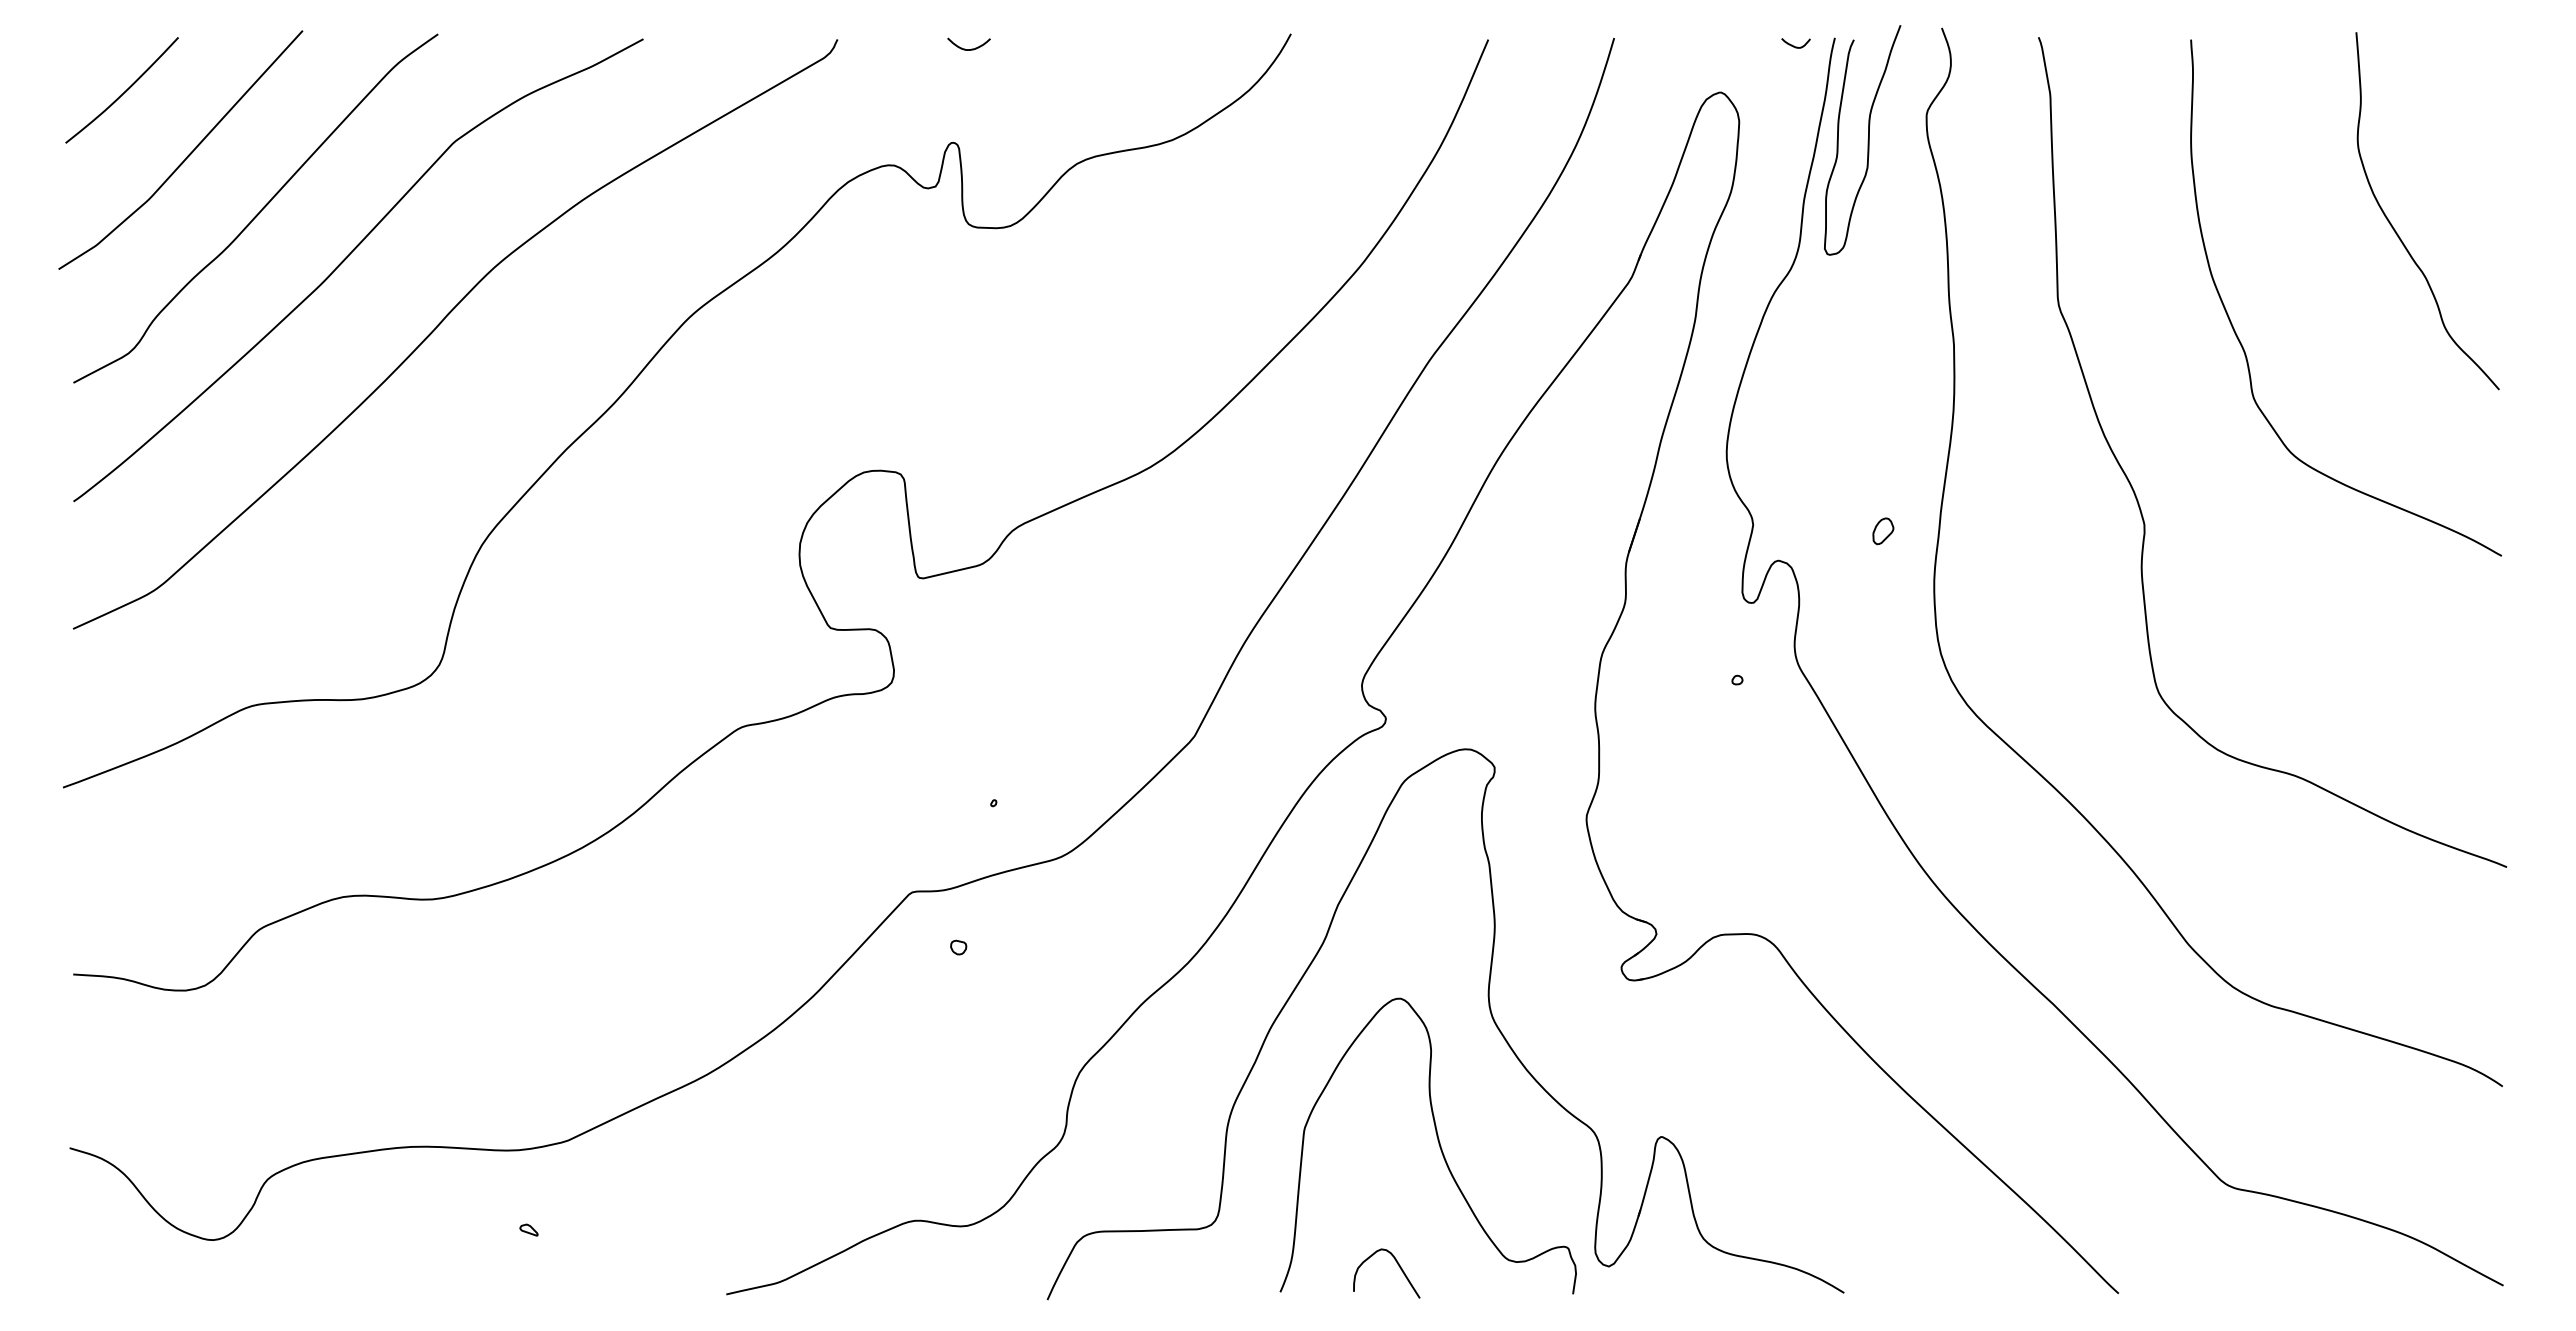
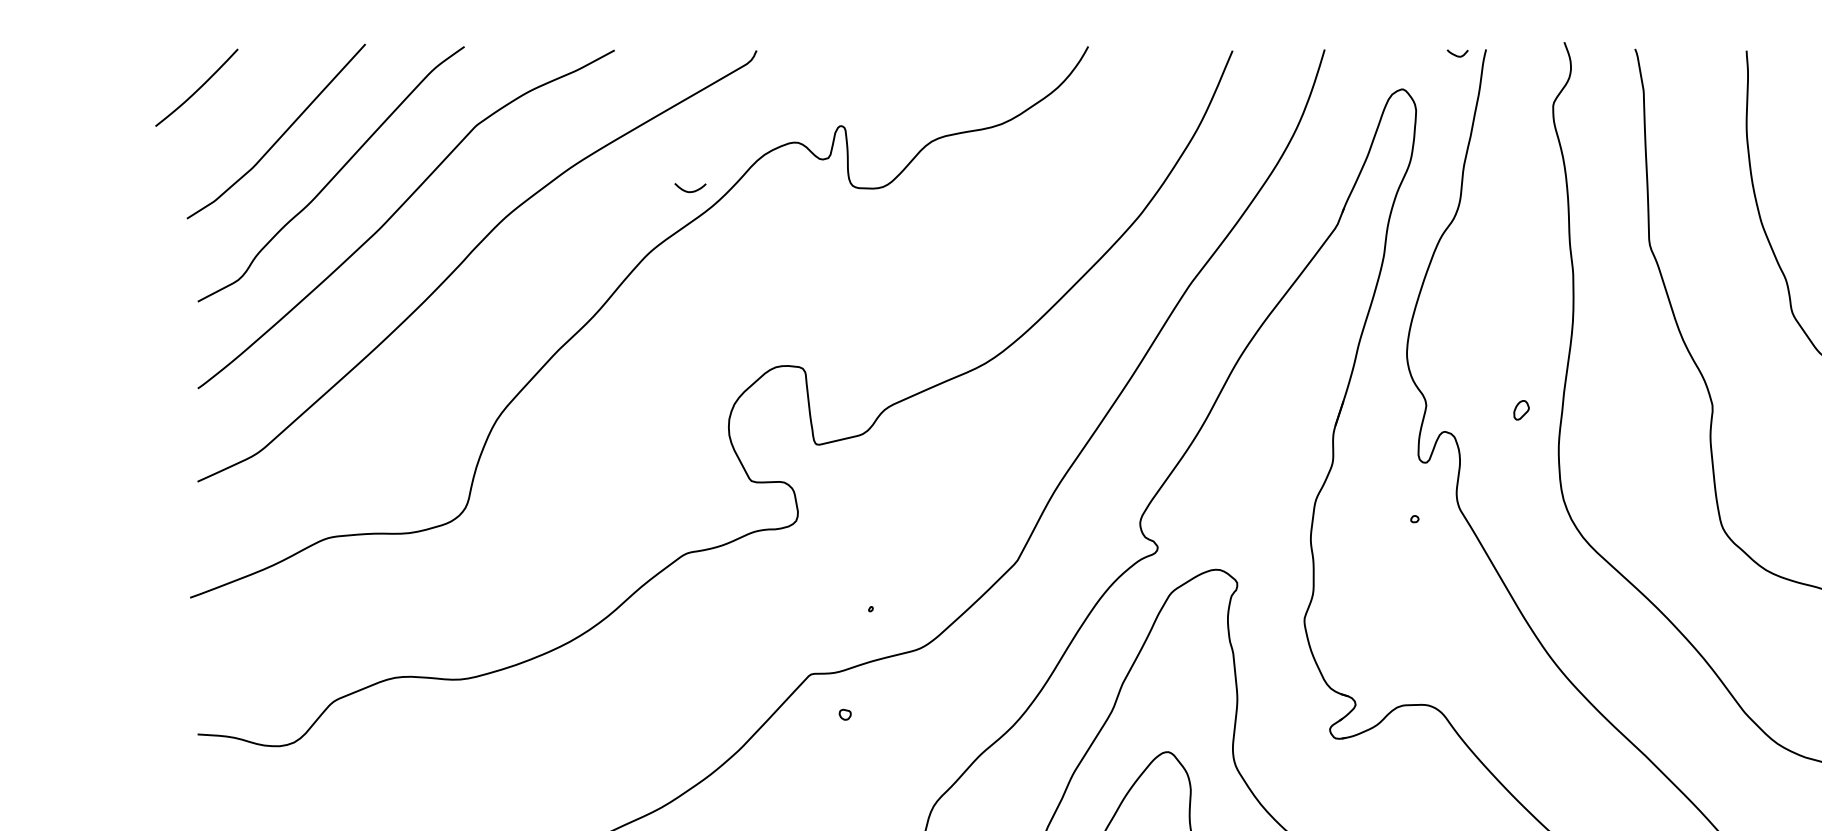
curve: (965, 48) -> (687, 191), moved
curve: (123, 92) -> (197, 89), moved
curve: (1867, 140) -> (1509, 124), removed

